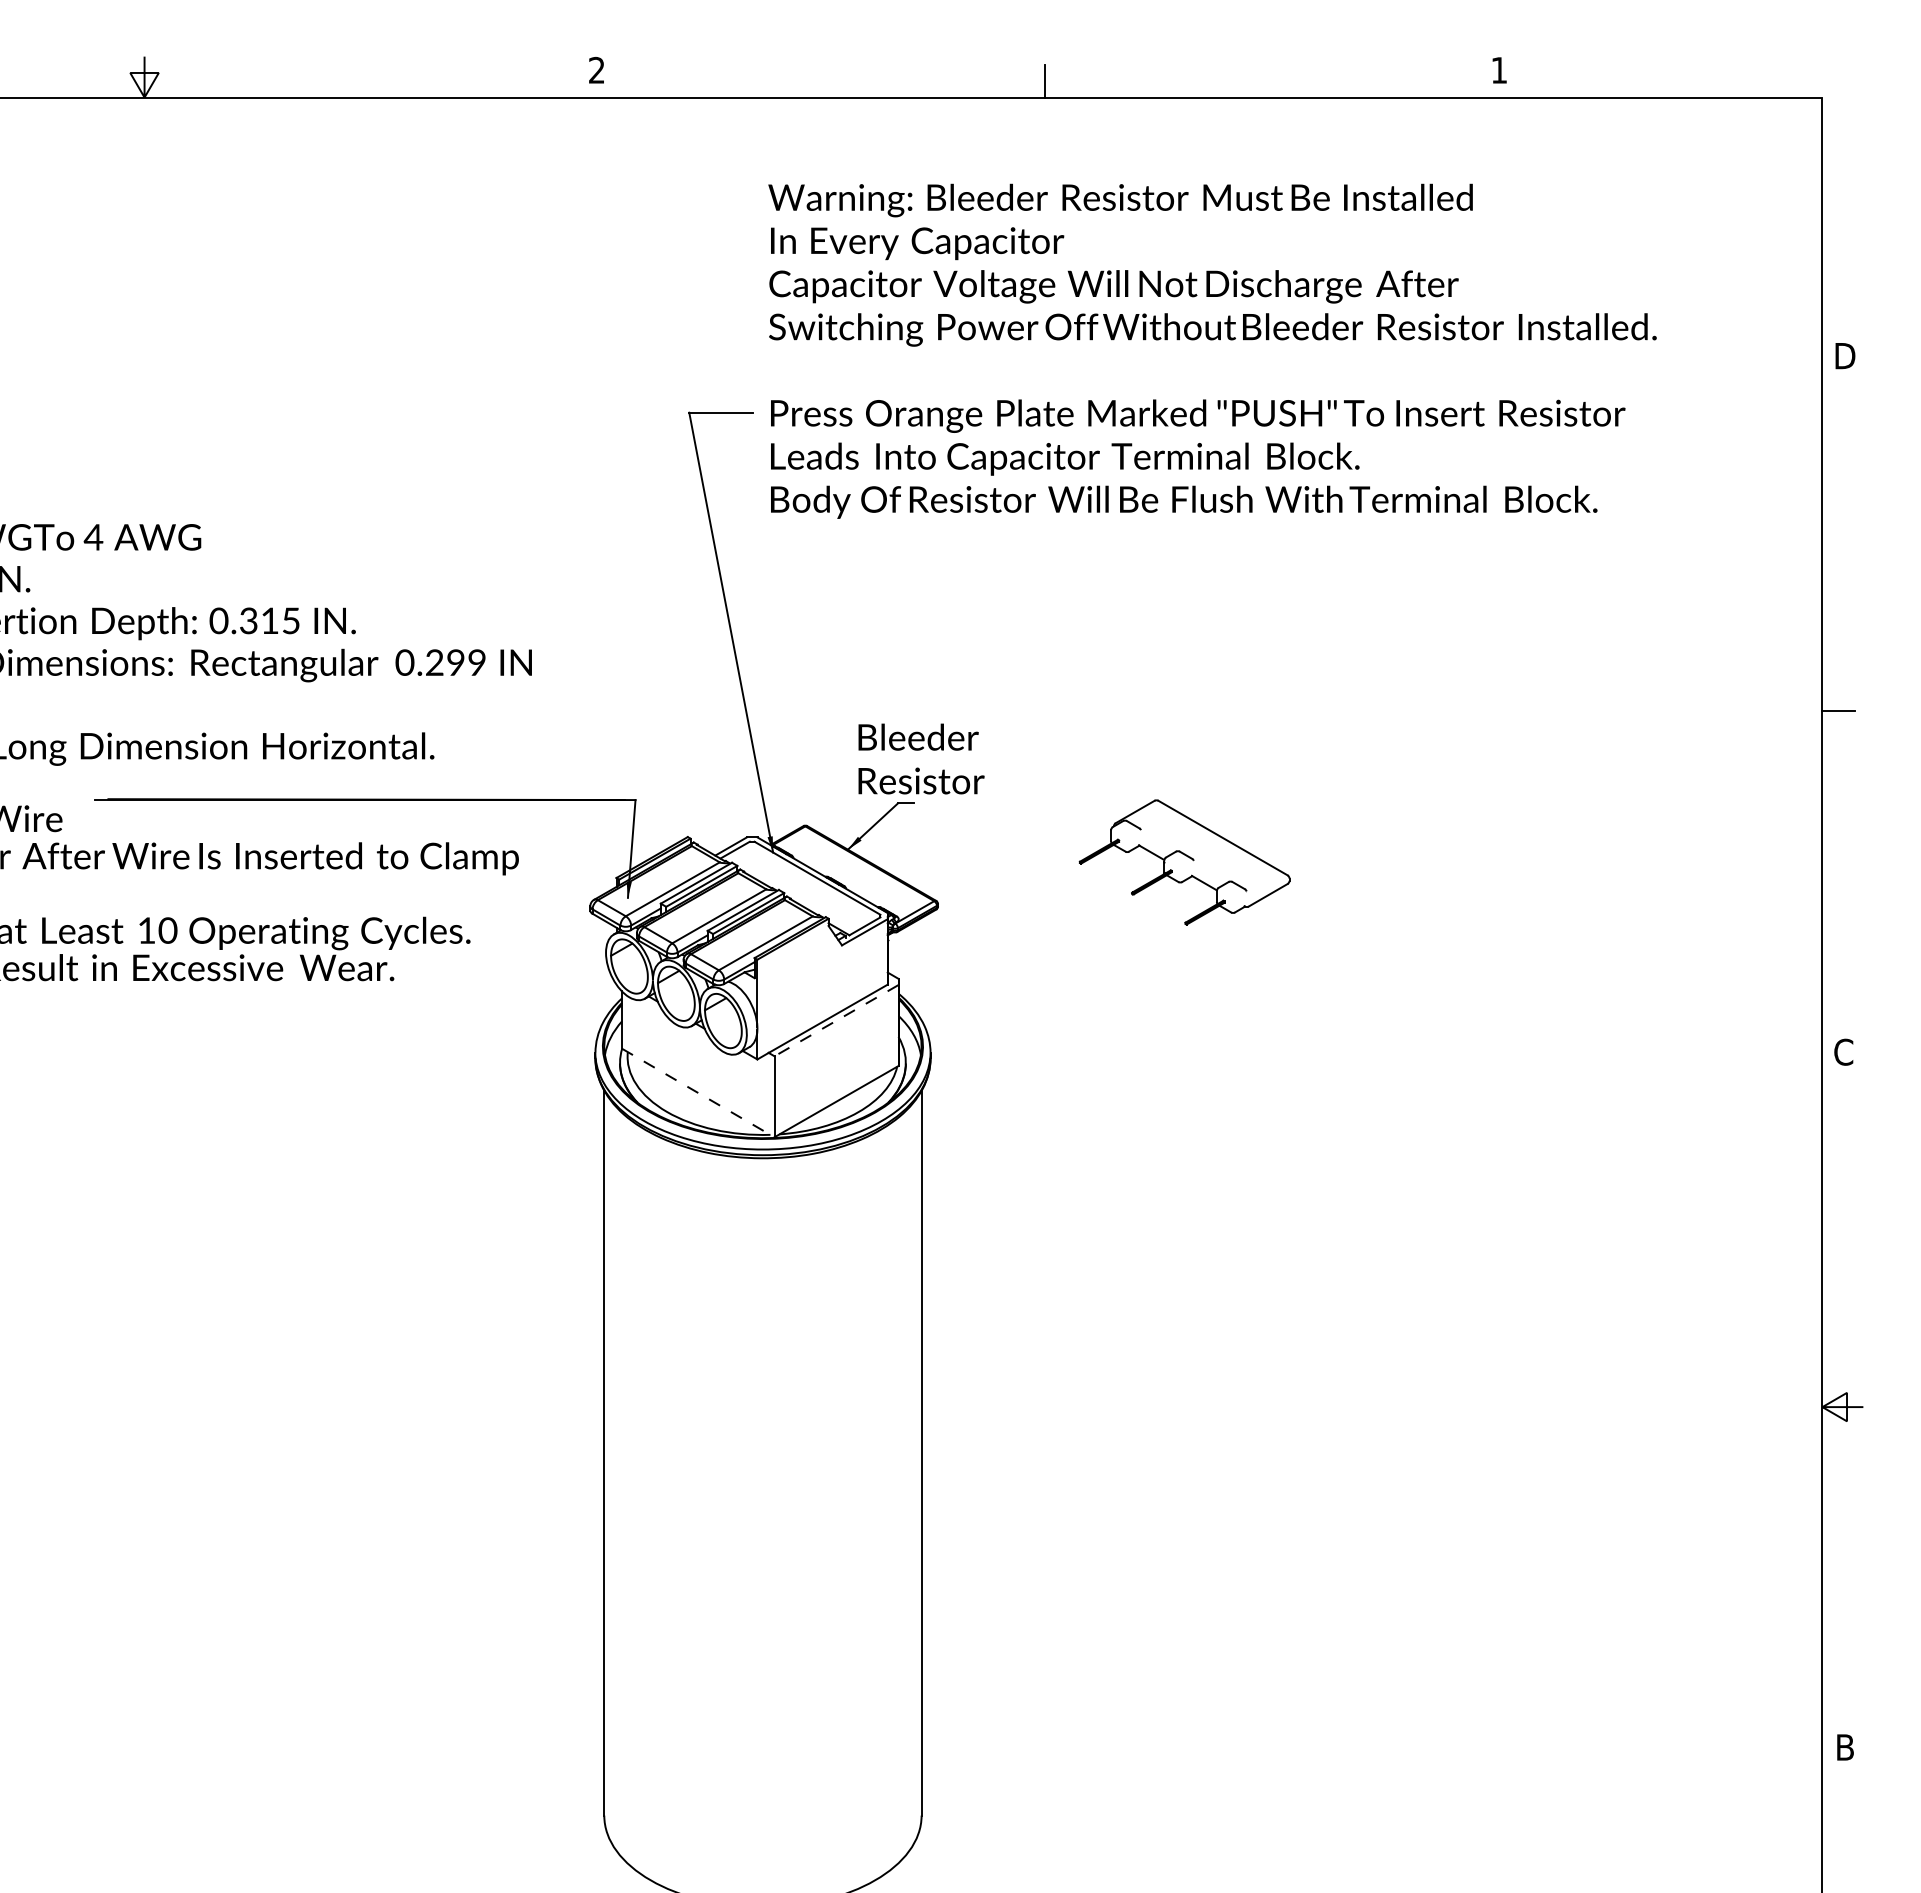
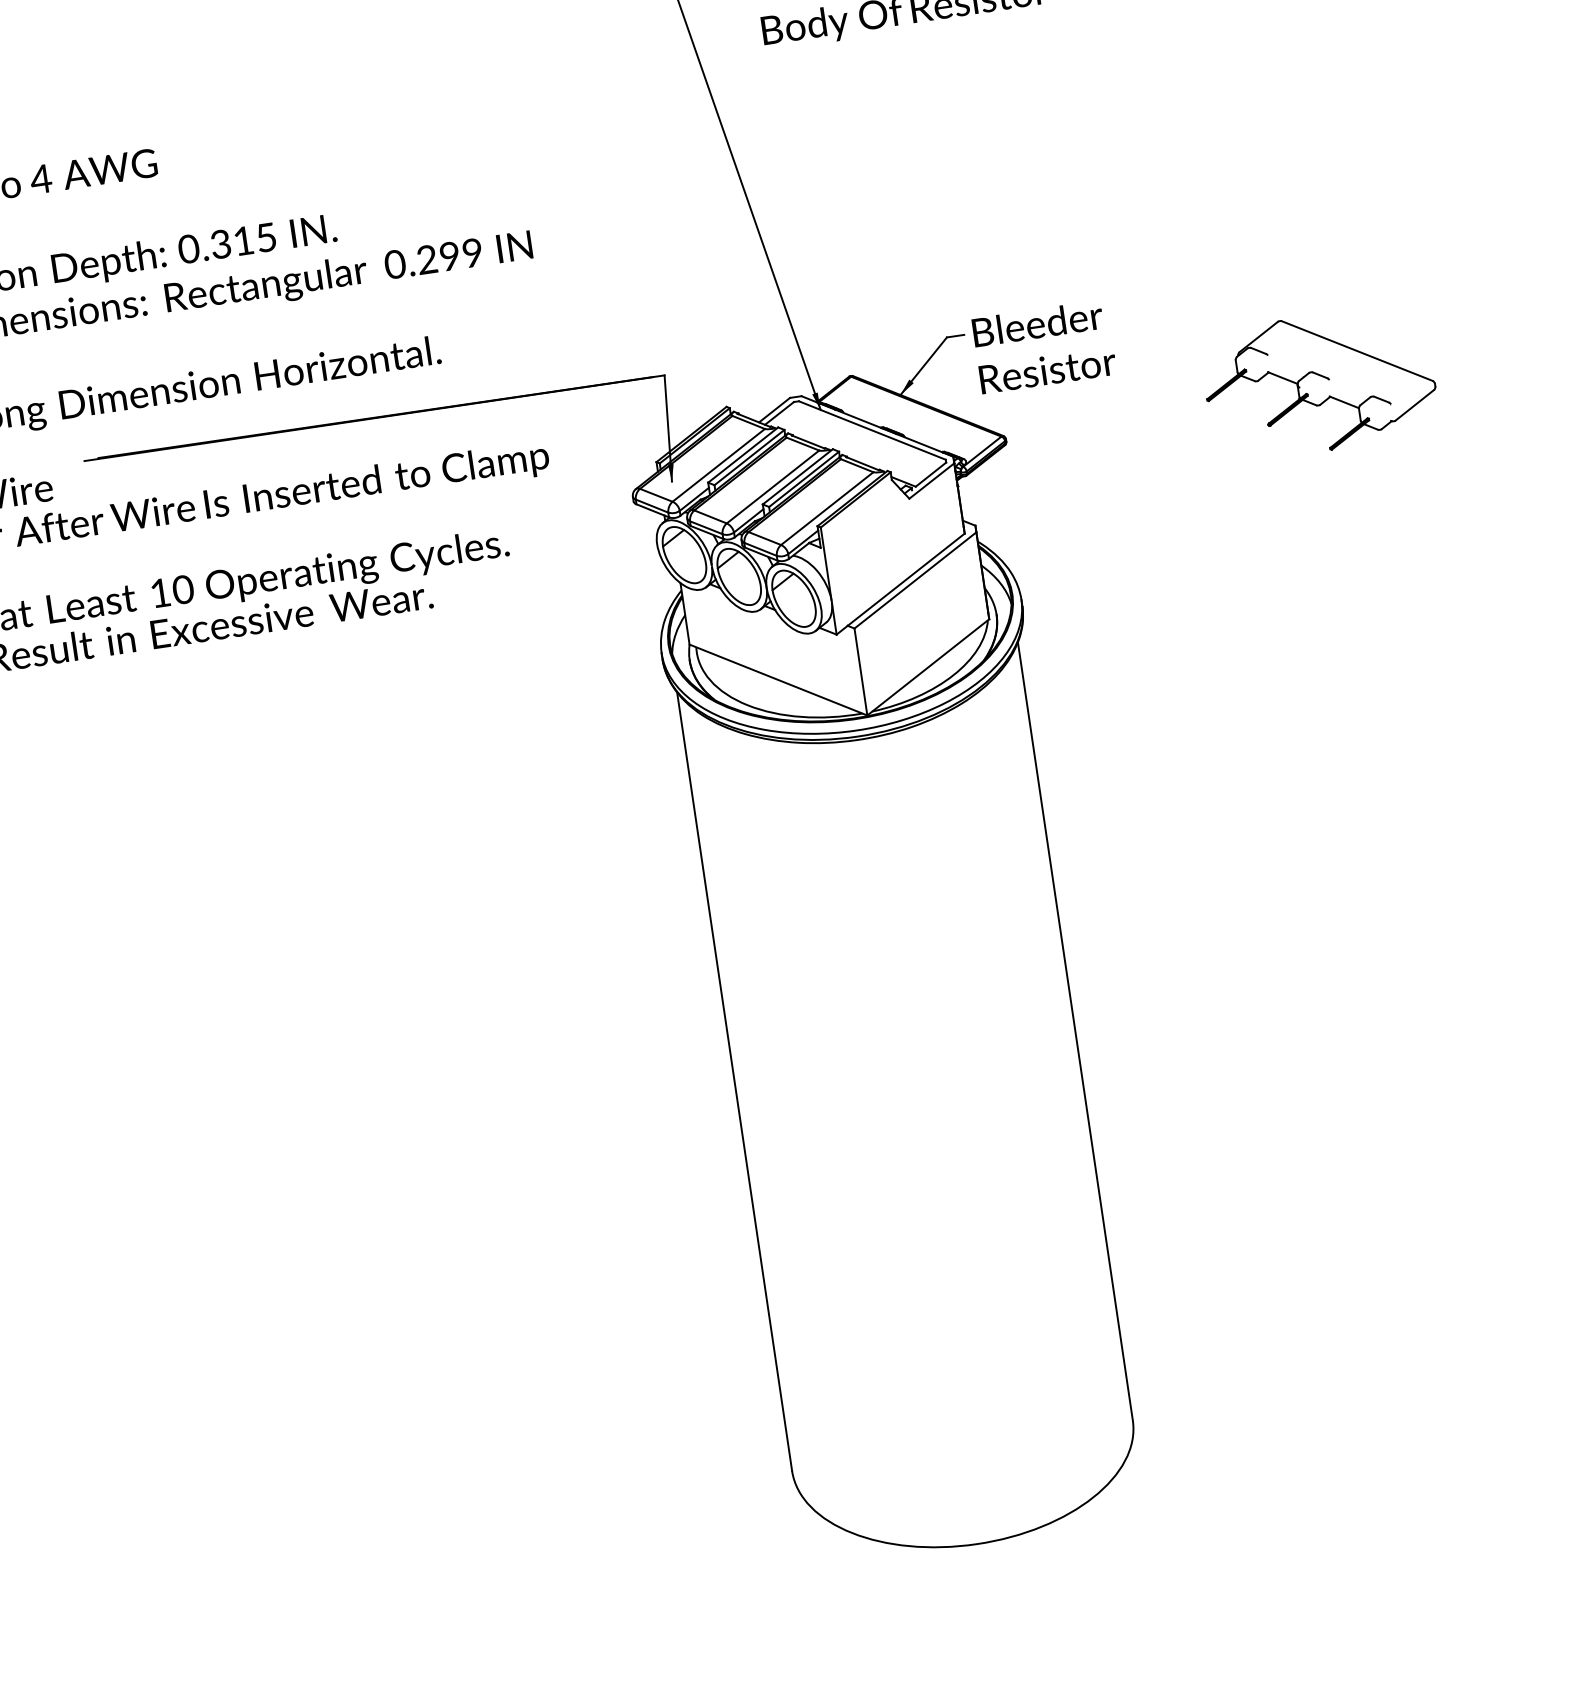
text: (921, 758) -> (1044, 346), moved
part: (1184, 862) -> (1319, 383), moved
line: (836, 1020) -> (915, 580), dashed -> solid
line: (698, 1093) -> (778, 680), dashed -> solid

